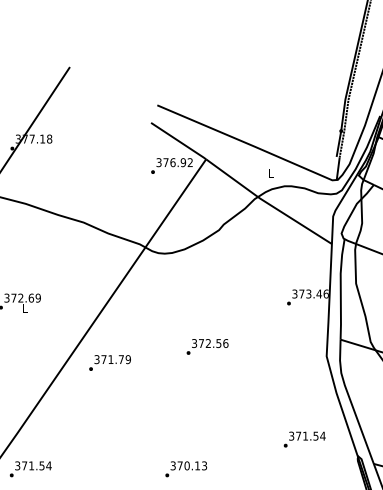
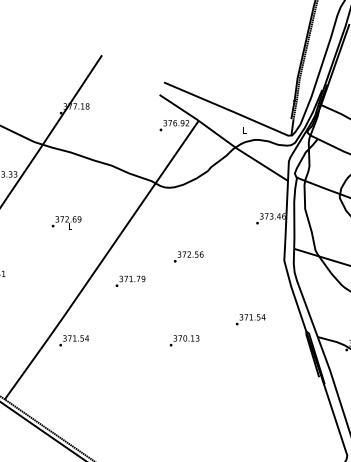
text: (207, 346) -> (188, 256), moved
text: (110, 361) -> (130, 280), moved
text: (304, 439) -> (250, 319), moved

